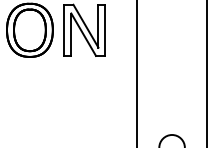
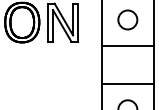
circle: (171, 26) -> (127, 19), added
line: (171, 62) -> (127, 46), added
line: (171, 112) -> (127, 83), added

